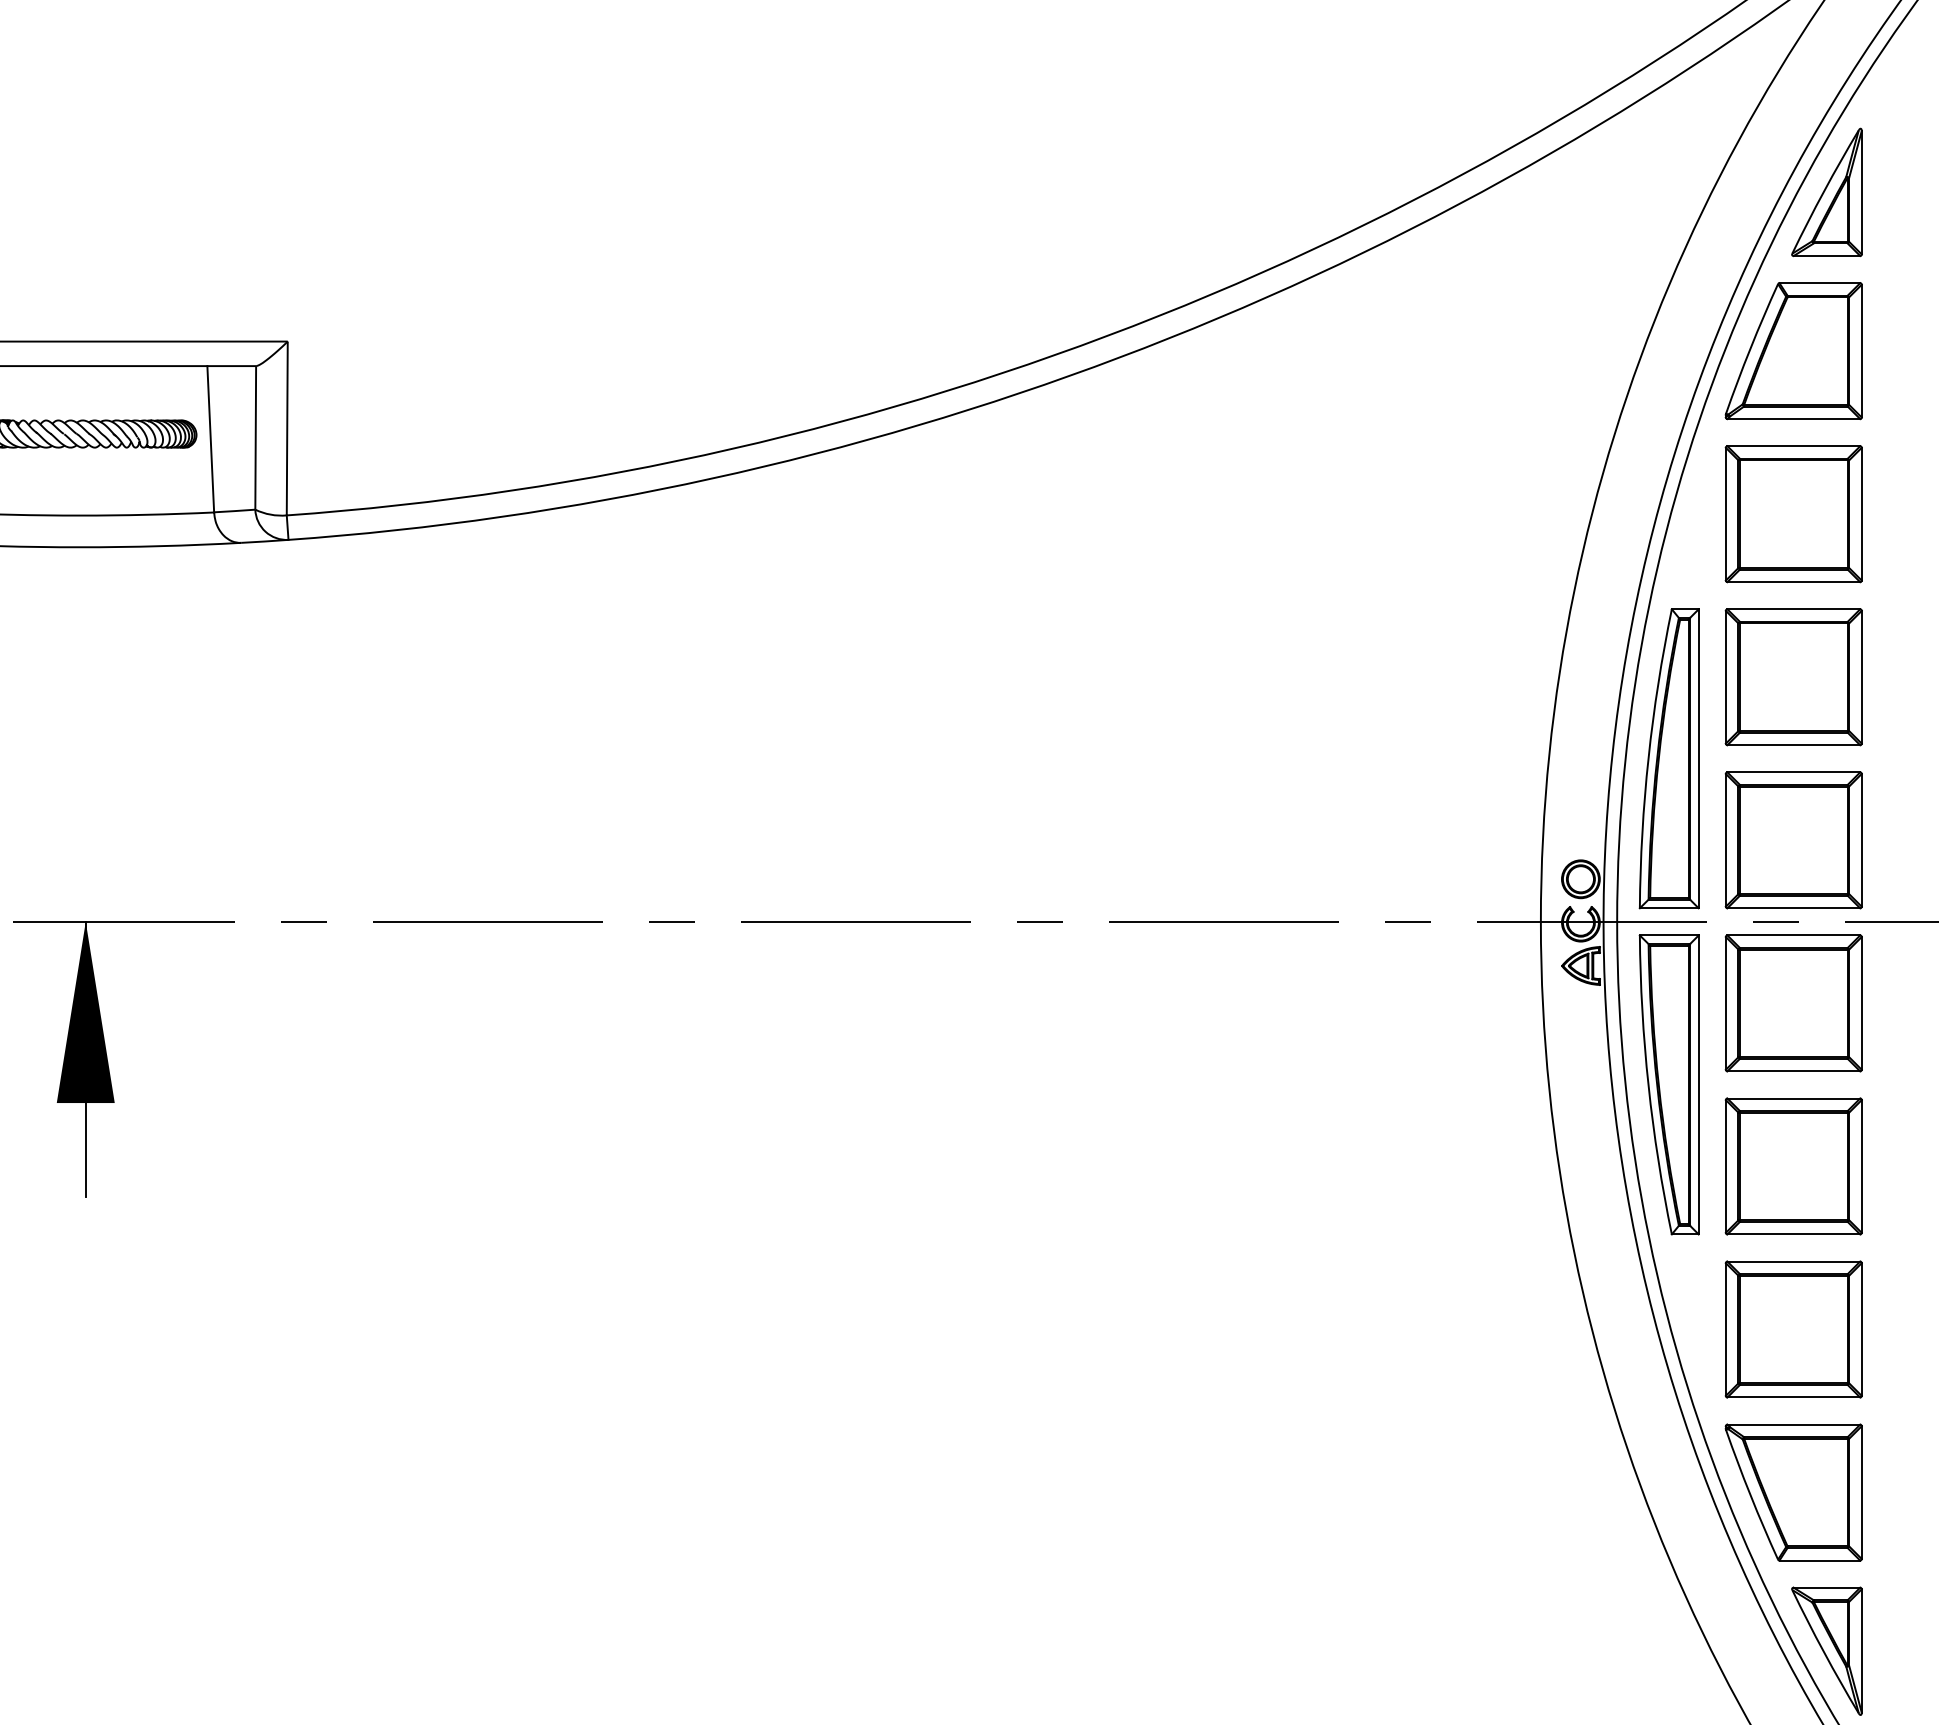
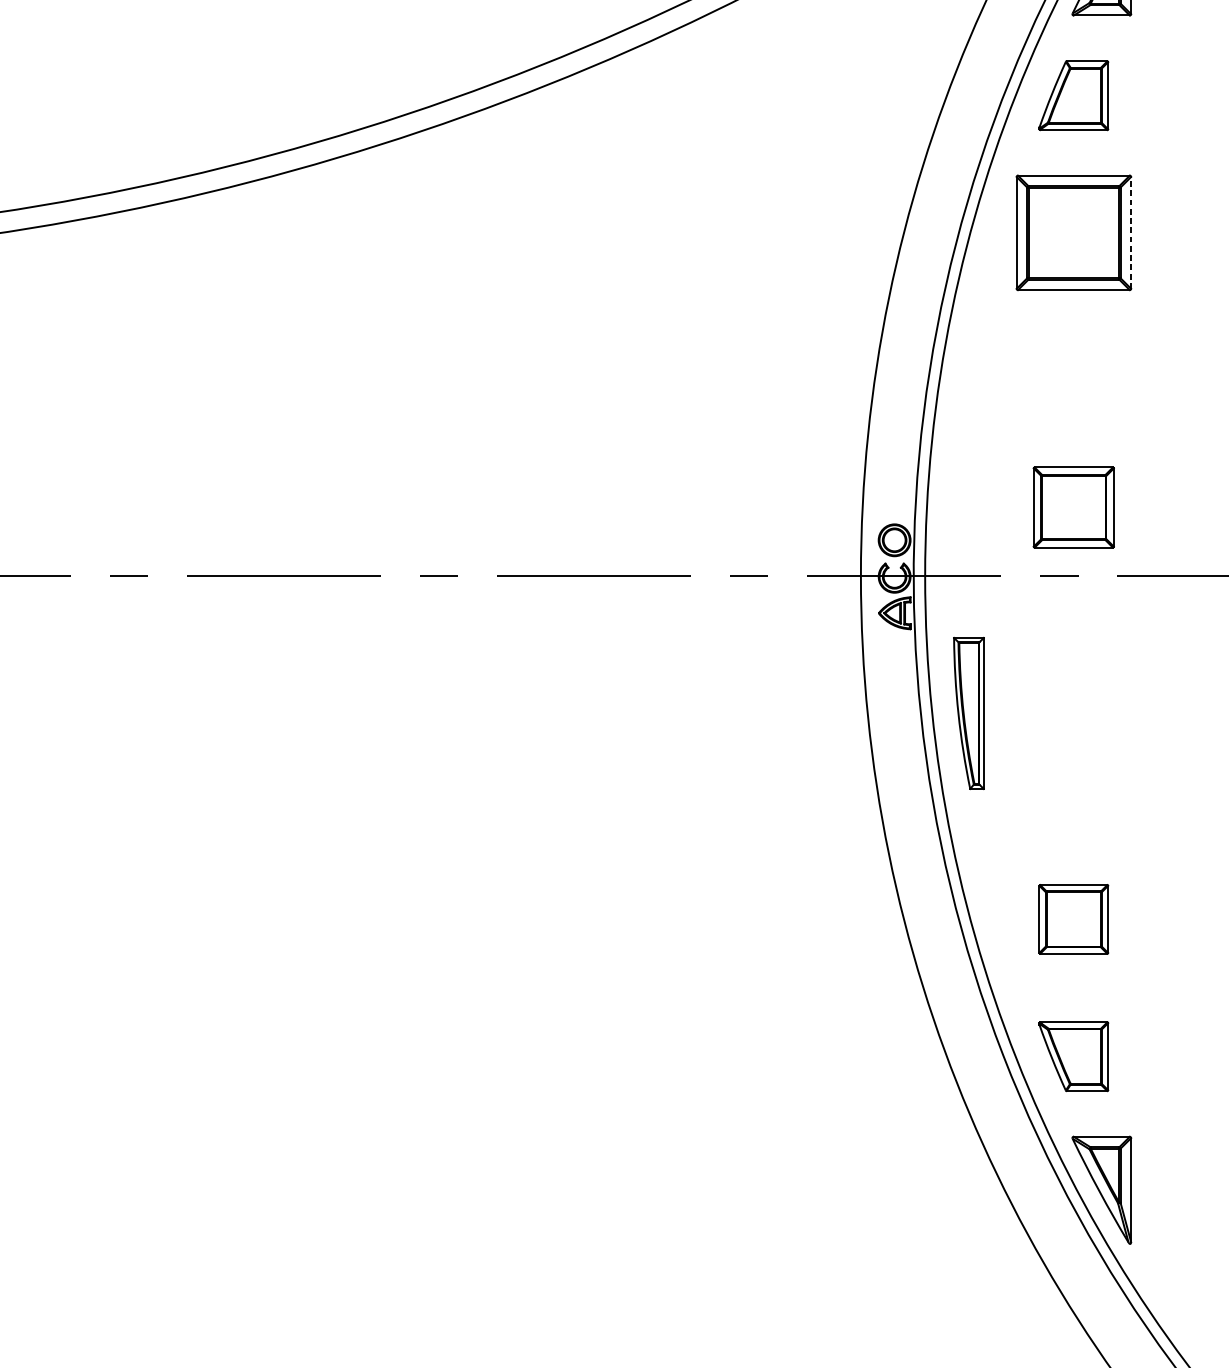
part: (1793, 351) -> (1073, 95), size x0.6
line: (1861, 513) -> (1130, 232), solid -> dashed
part: (1793, 677) -> (1073, 370), removed
part: (1668, 758) -> (968, 438), removed
part: (1793, 840) -> (1073, 507), size x0.7
part: (1793, 1003) -> (1073, 644), removed
part: (1668, 1084) -> (968, 713), size x0.6
part: (1793, 1166) -> (1073, 782), removed
part: (1793, 1329) -> (1073, 919), size x0.6
part: (1793, 1492) -> (1073, 1056), size x0.6

